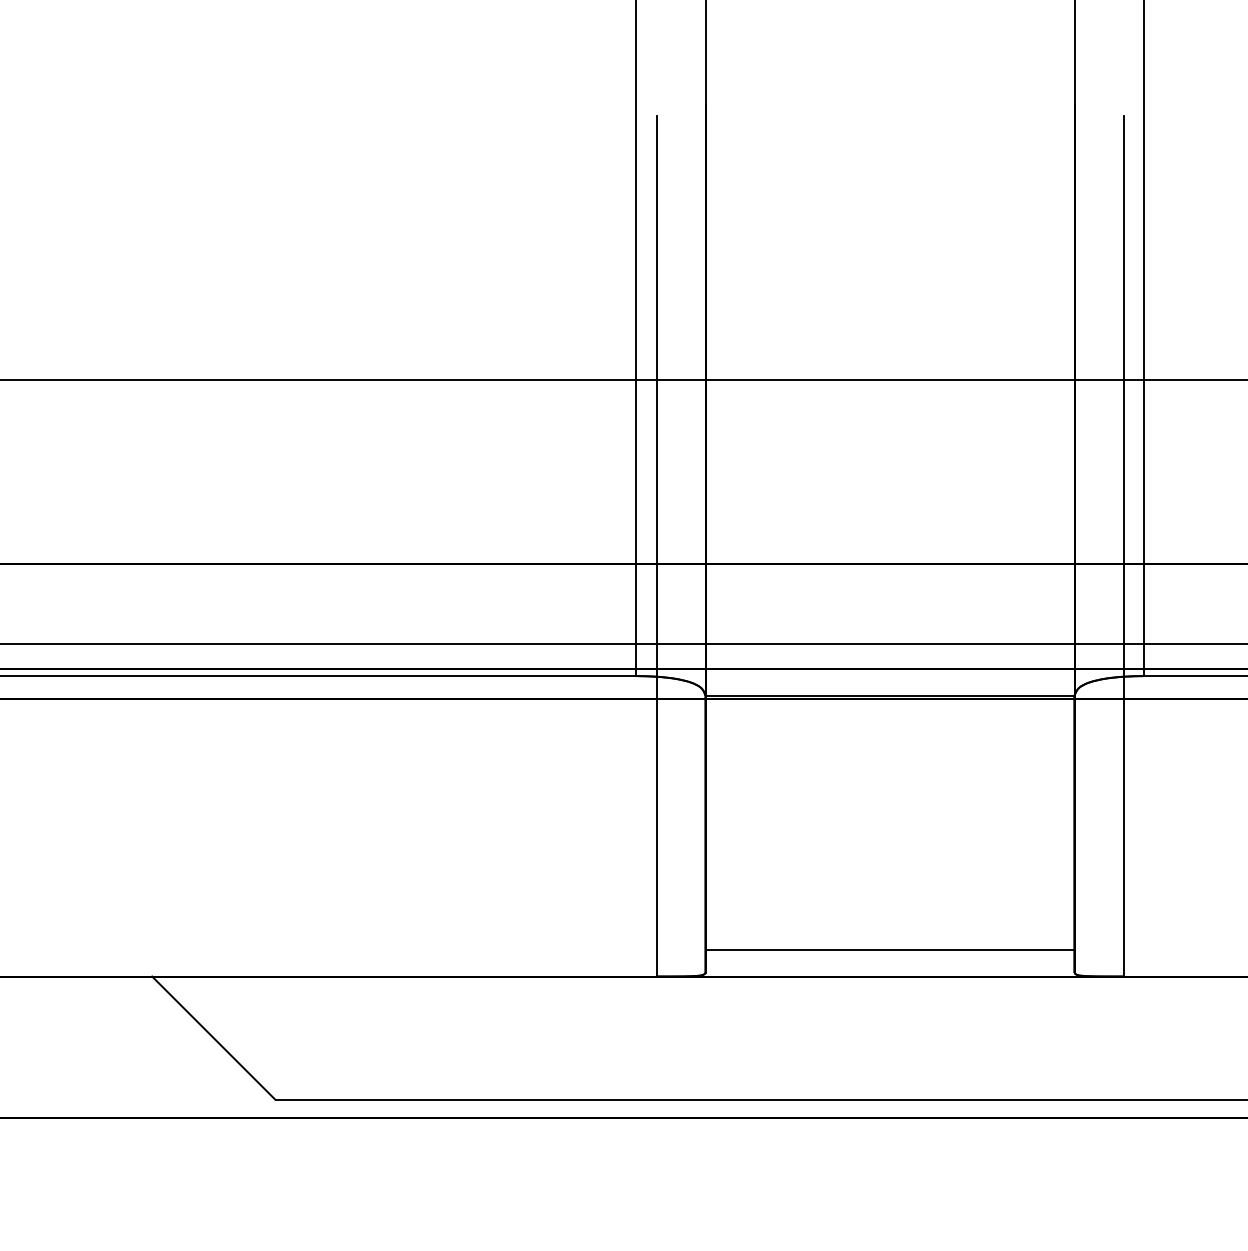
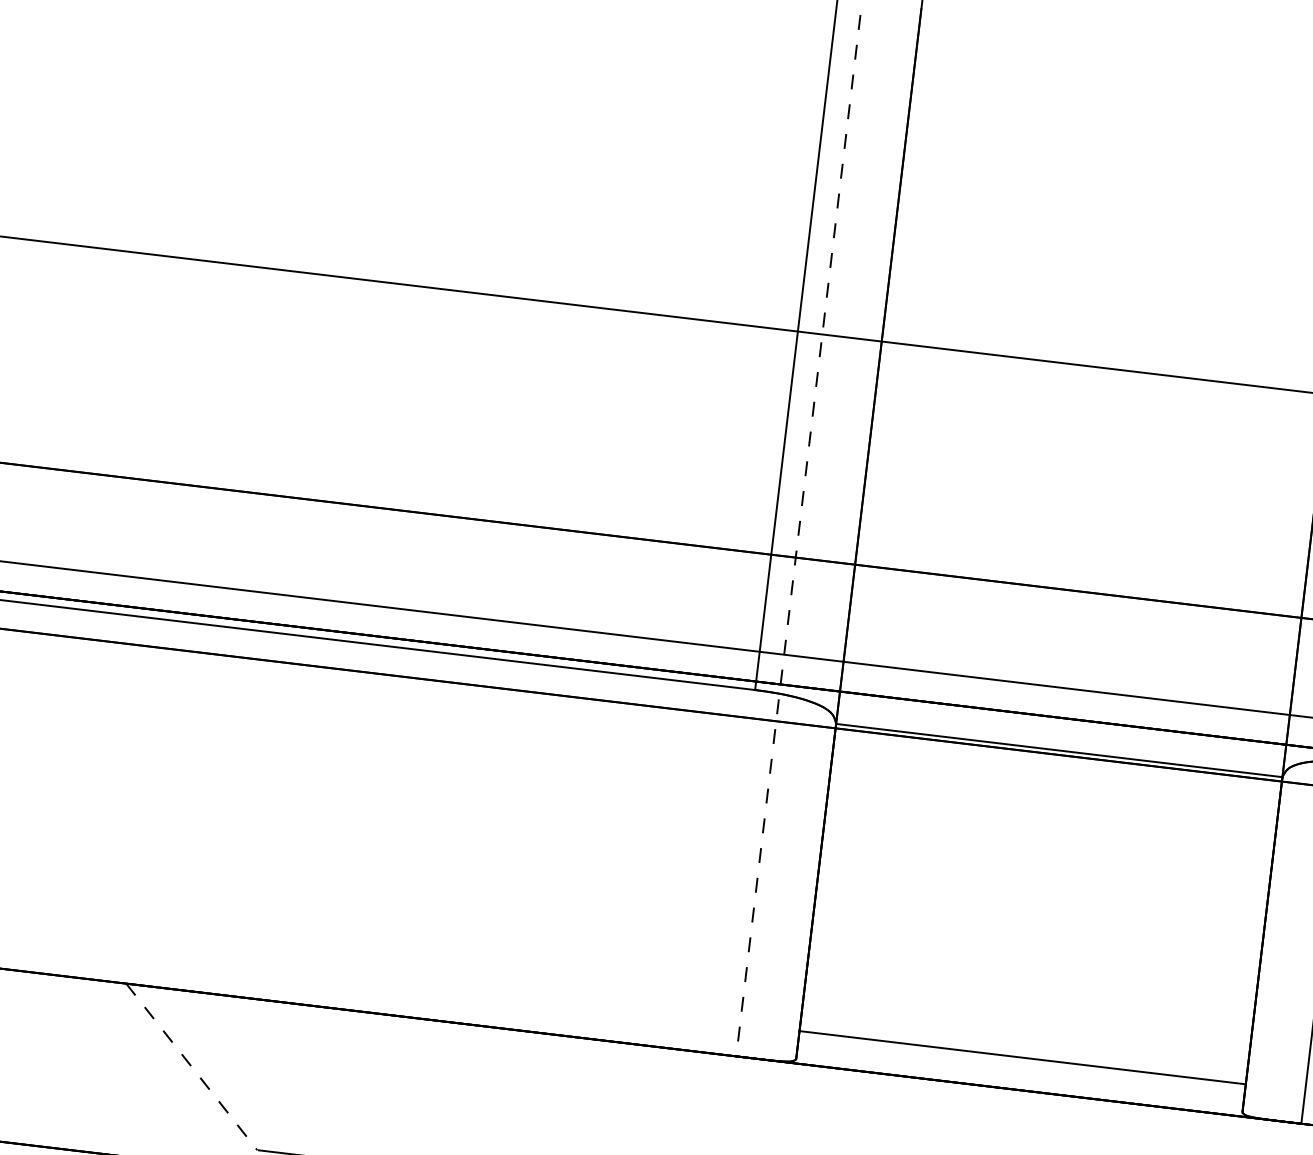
line: (656, 546) -> (798, 536), solid -> dashed
line: (213, 1038) -> (191, 1067), solid -> dashed

